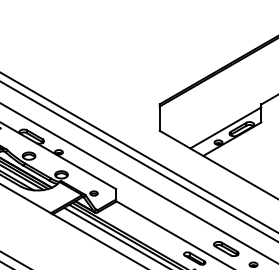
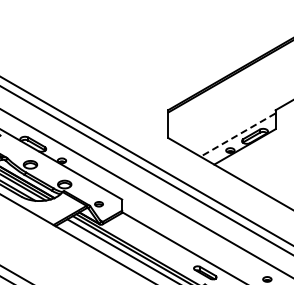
line: (225, 128) -> (237, 135), solid -> dashed
part: (226, 248) -> (238, 262), removed

